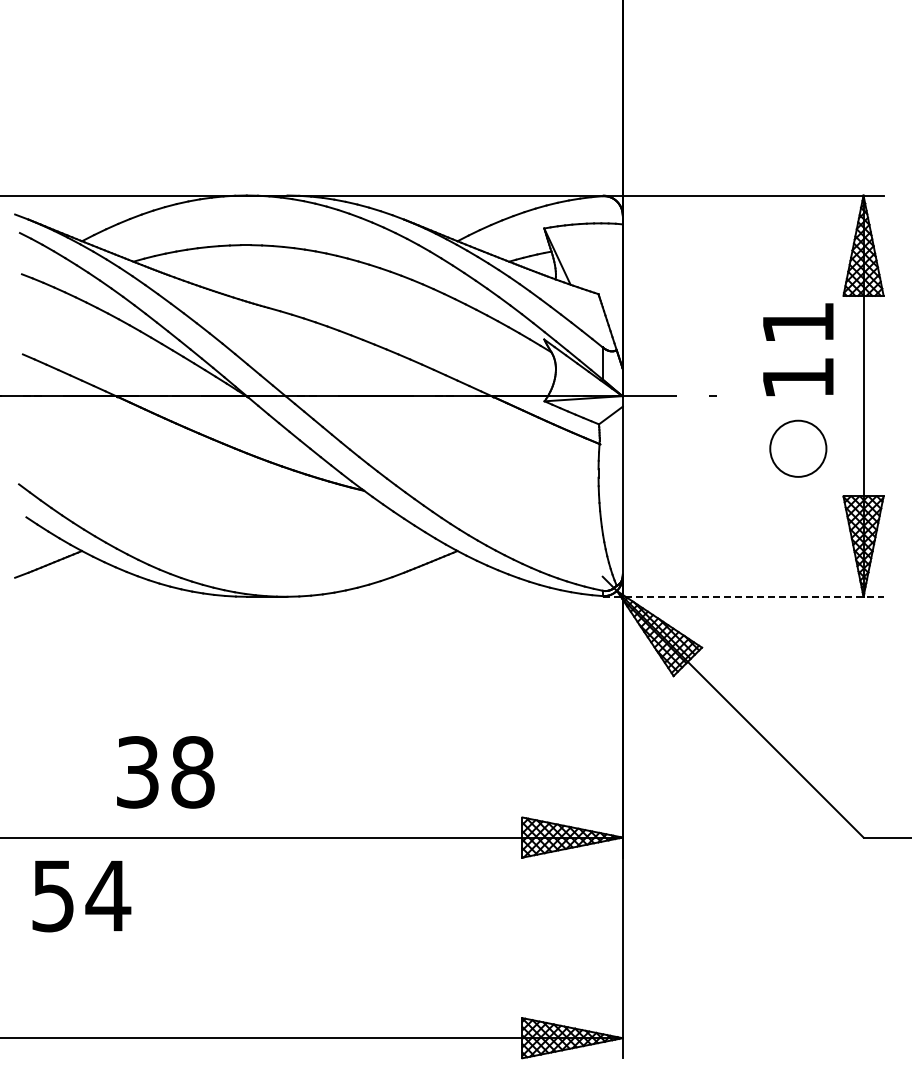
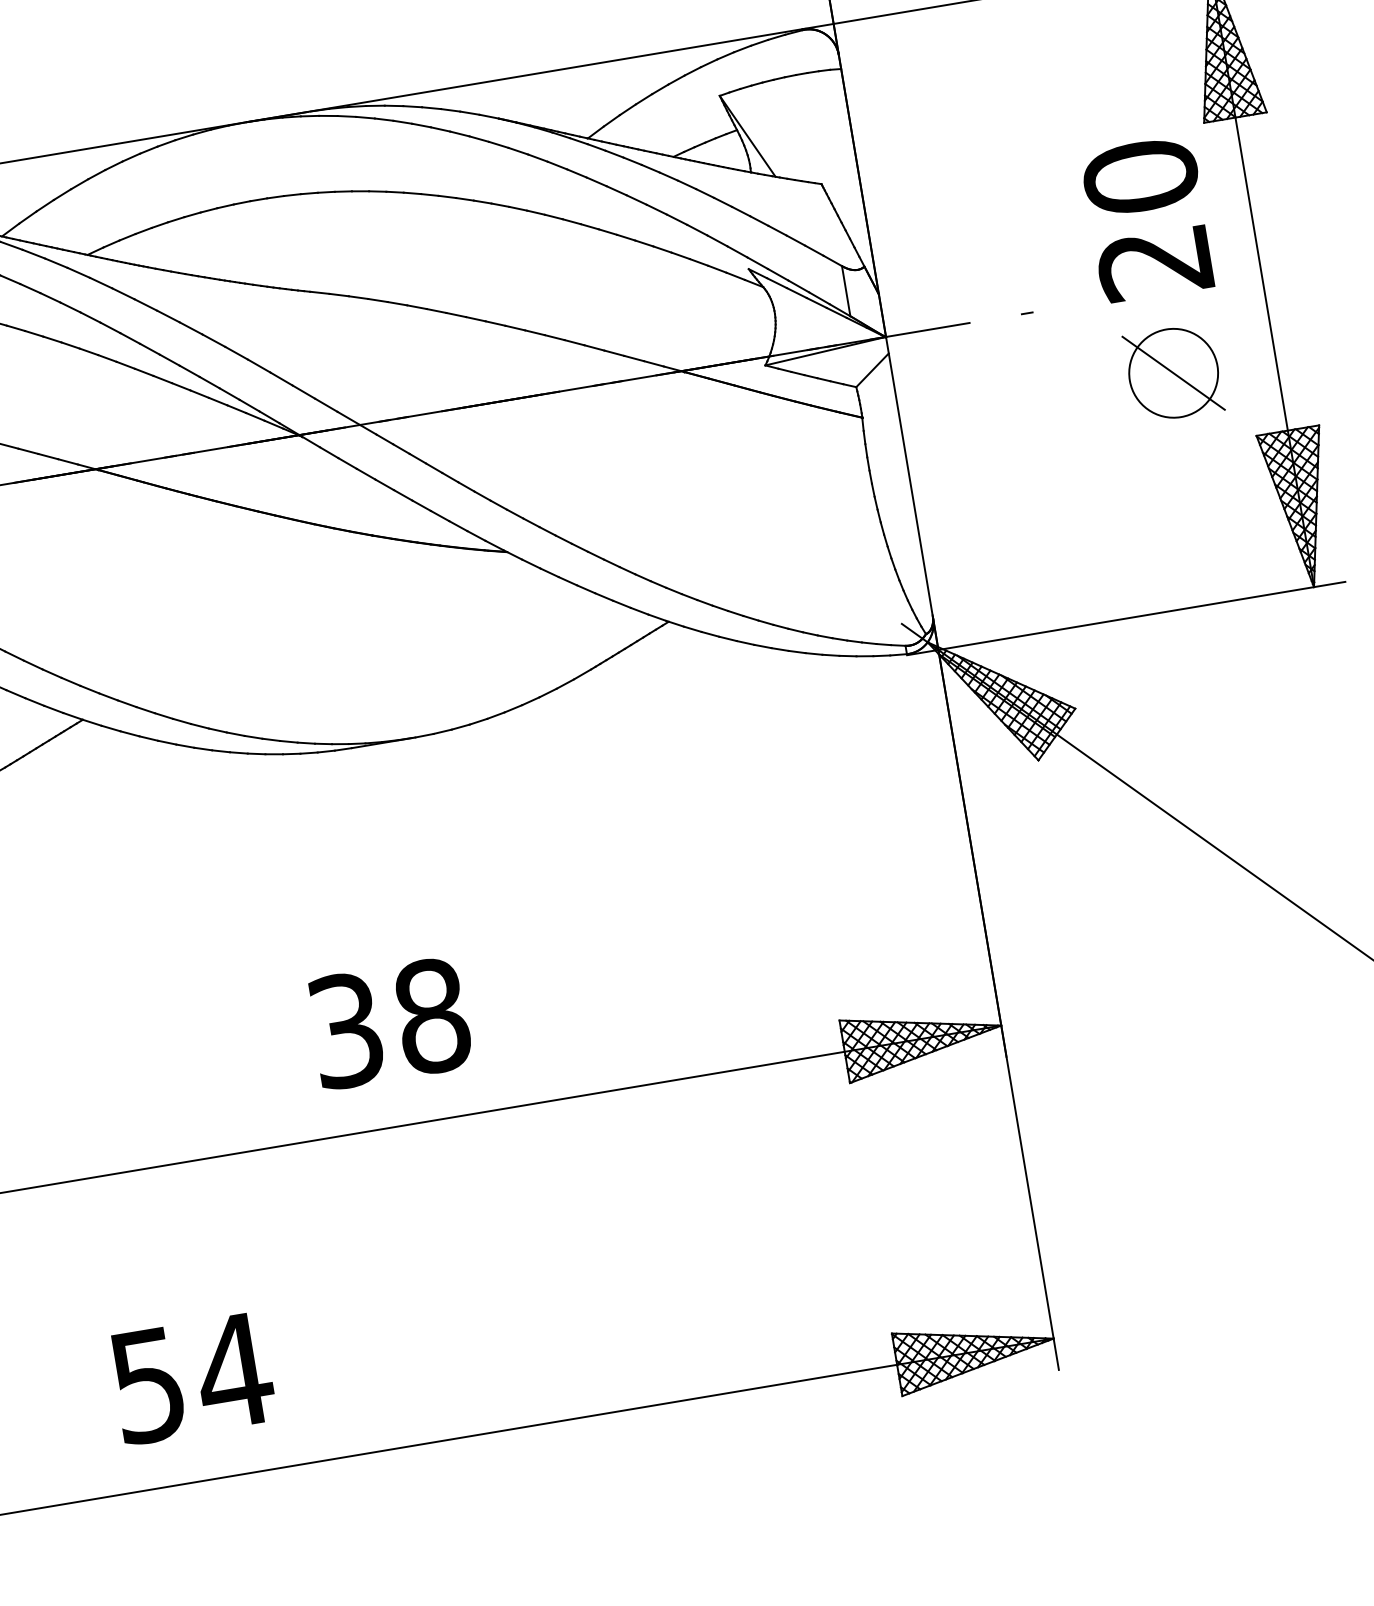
text: (798, 350) -> (1148, 219), 11 -> 20
line: (798, 448) -> (1173, 372), added
line: (743, 596) -> (1126, 618), dashed -> solid
text: (165, 772) -> (389, 1023), moved
text: (81, 896) -> (192, 1379), moved

